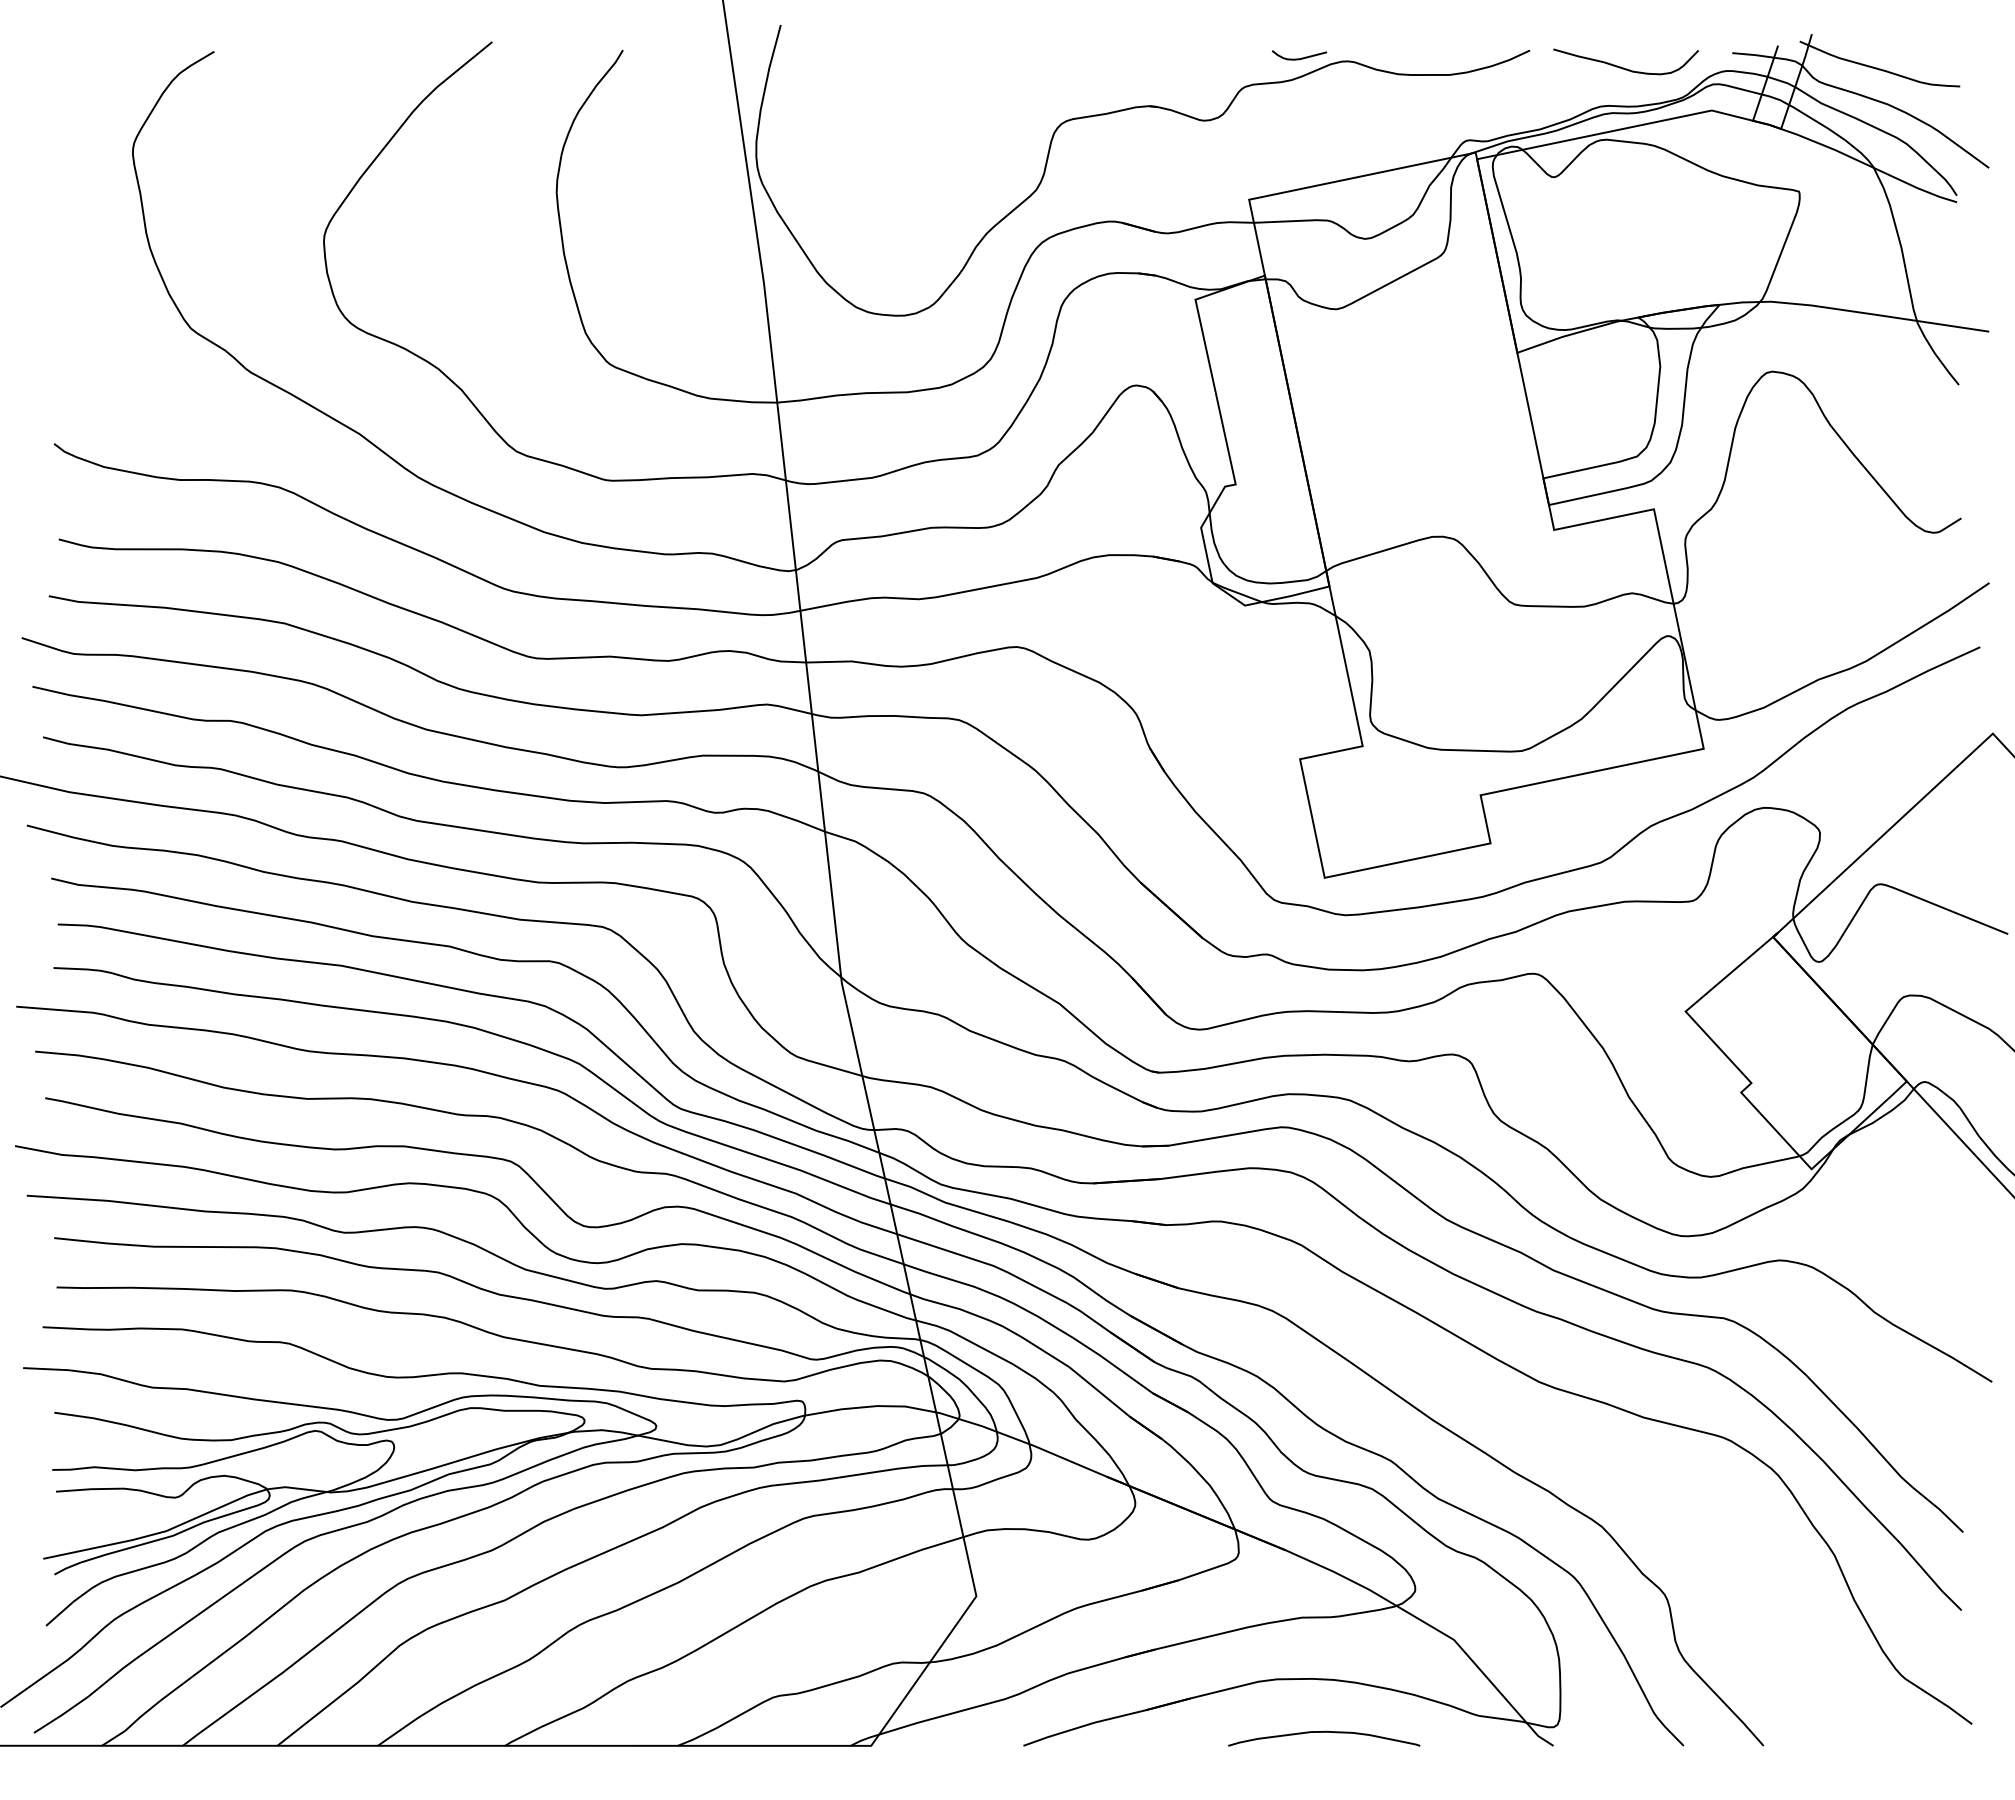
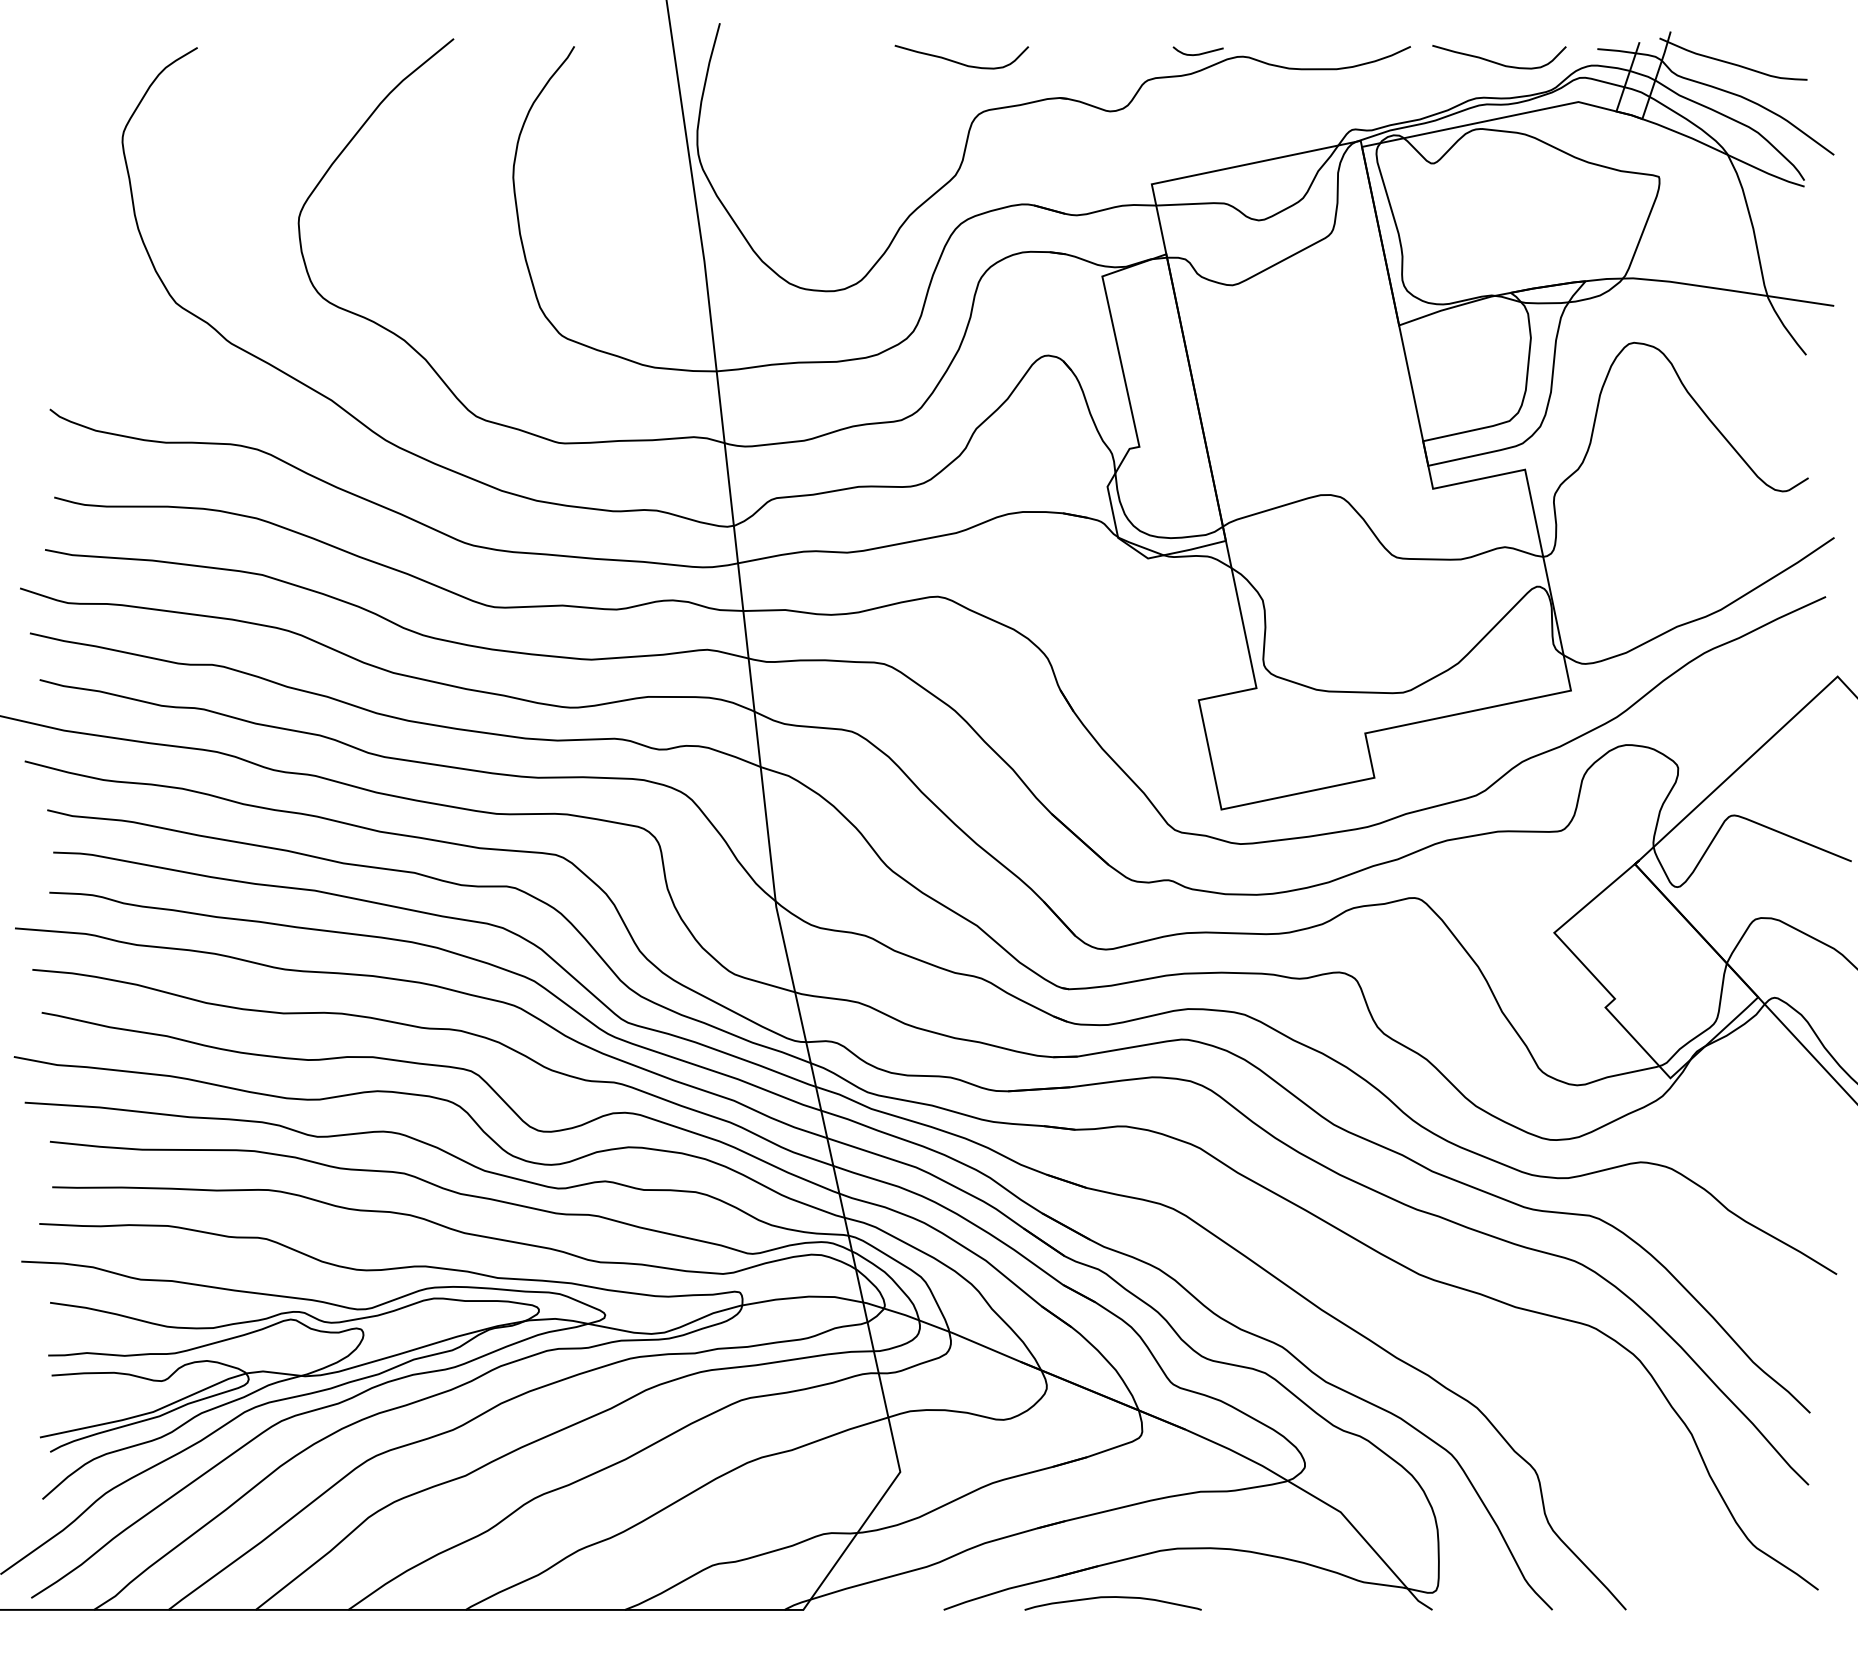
curve: (1040, 67) -> (959, 62), added
curve: (1324, 1732) -> (1113, 1597), moved

